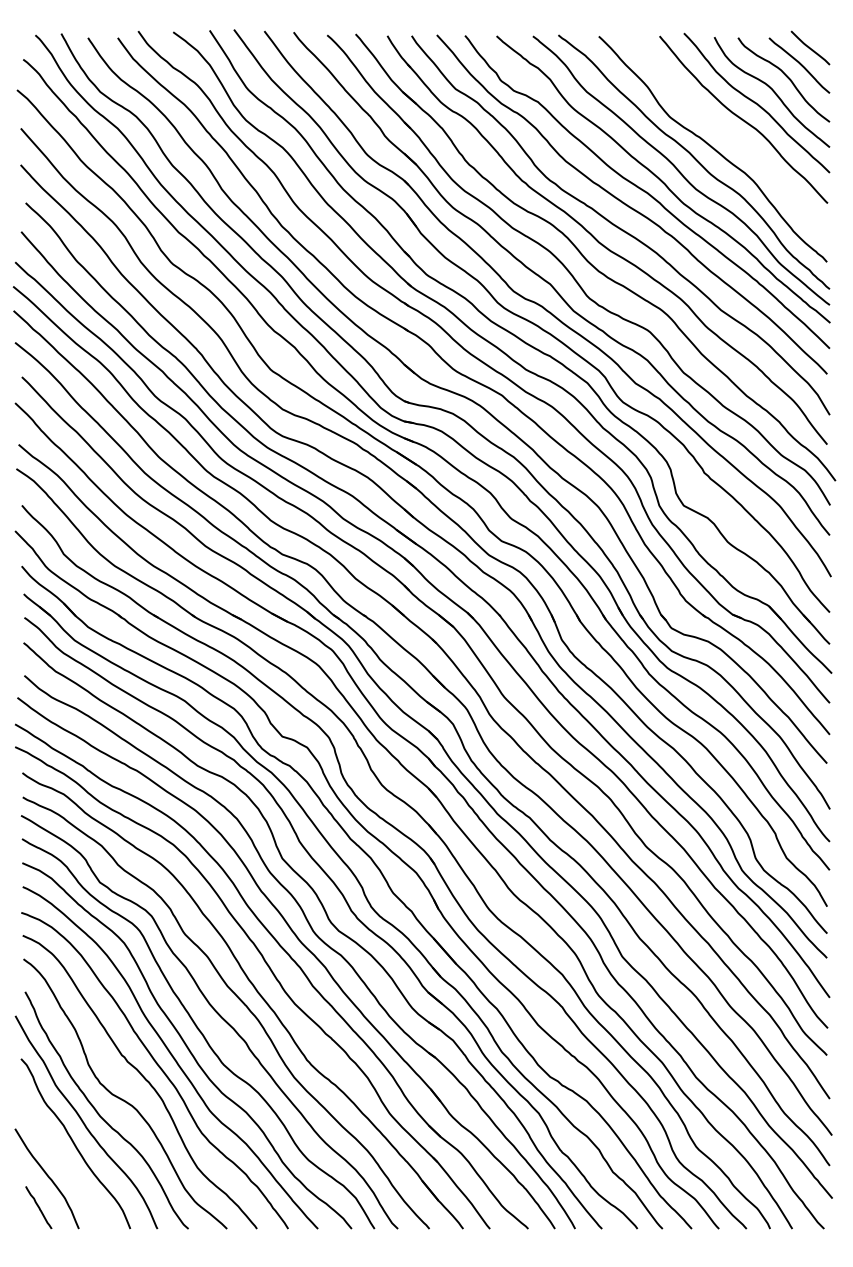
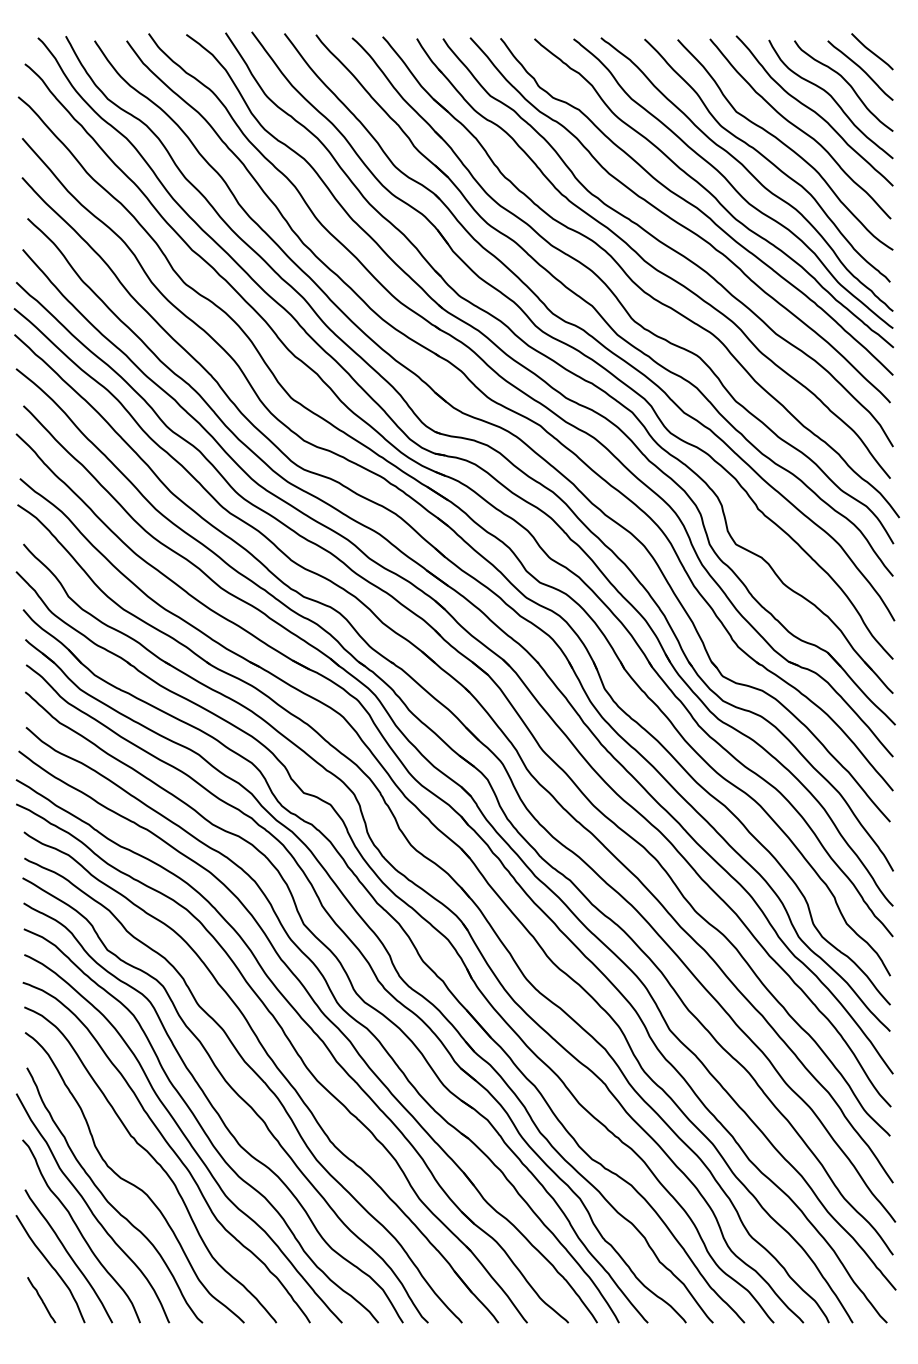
curve: (729, 134) -> (785, 144), added
curve: (63, 1166) -> (68, 1255), added

